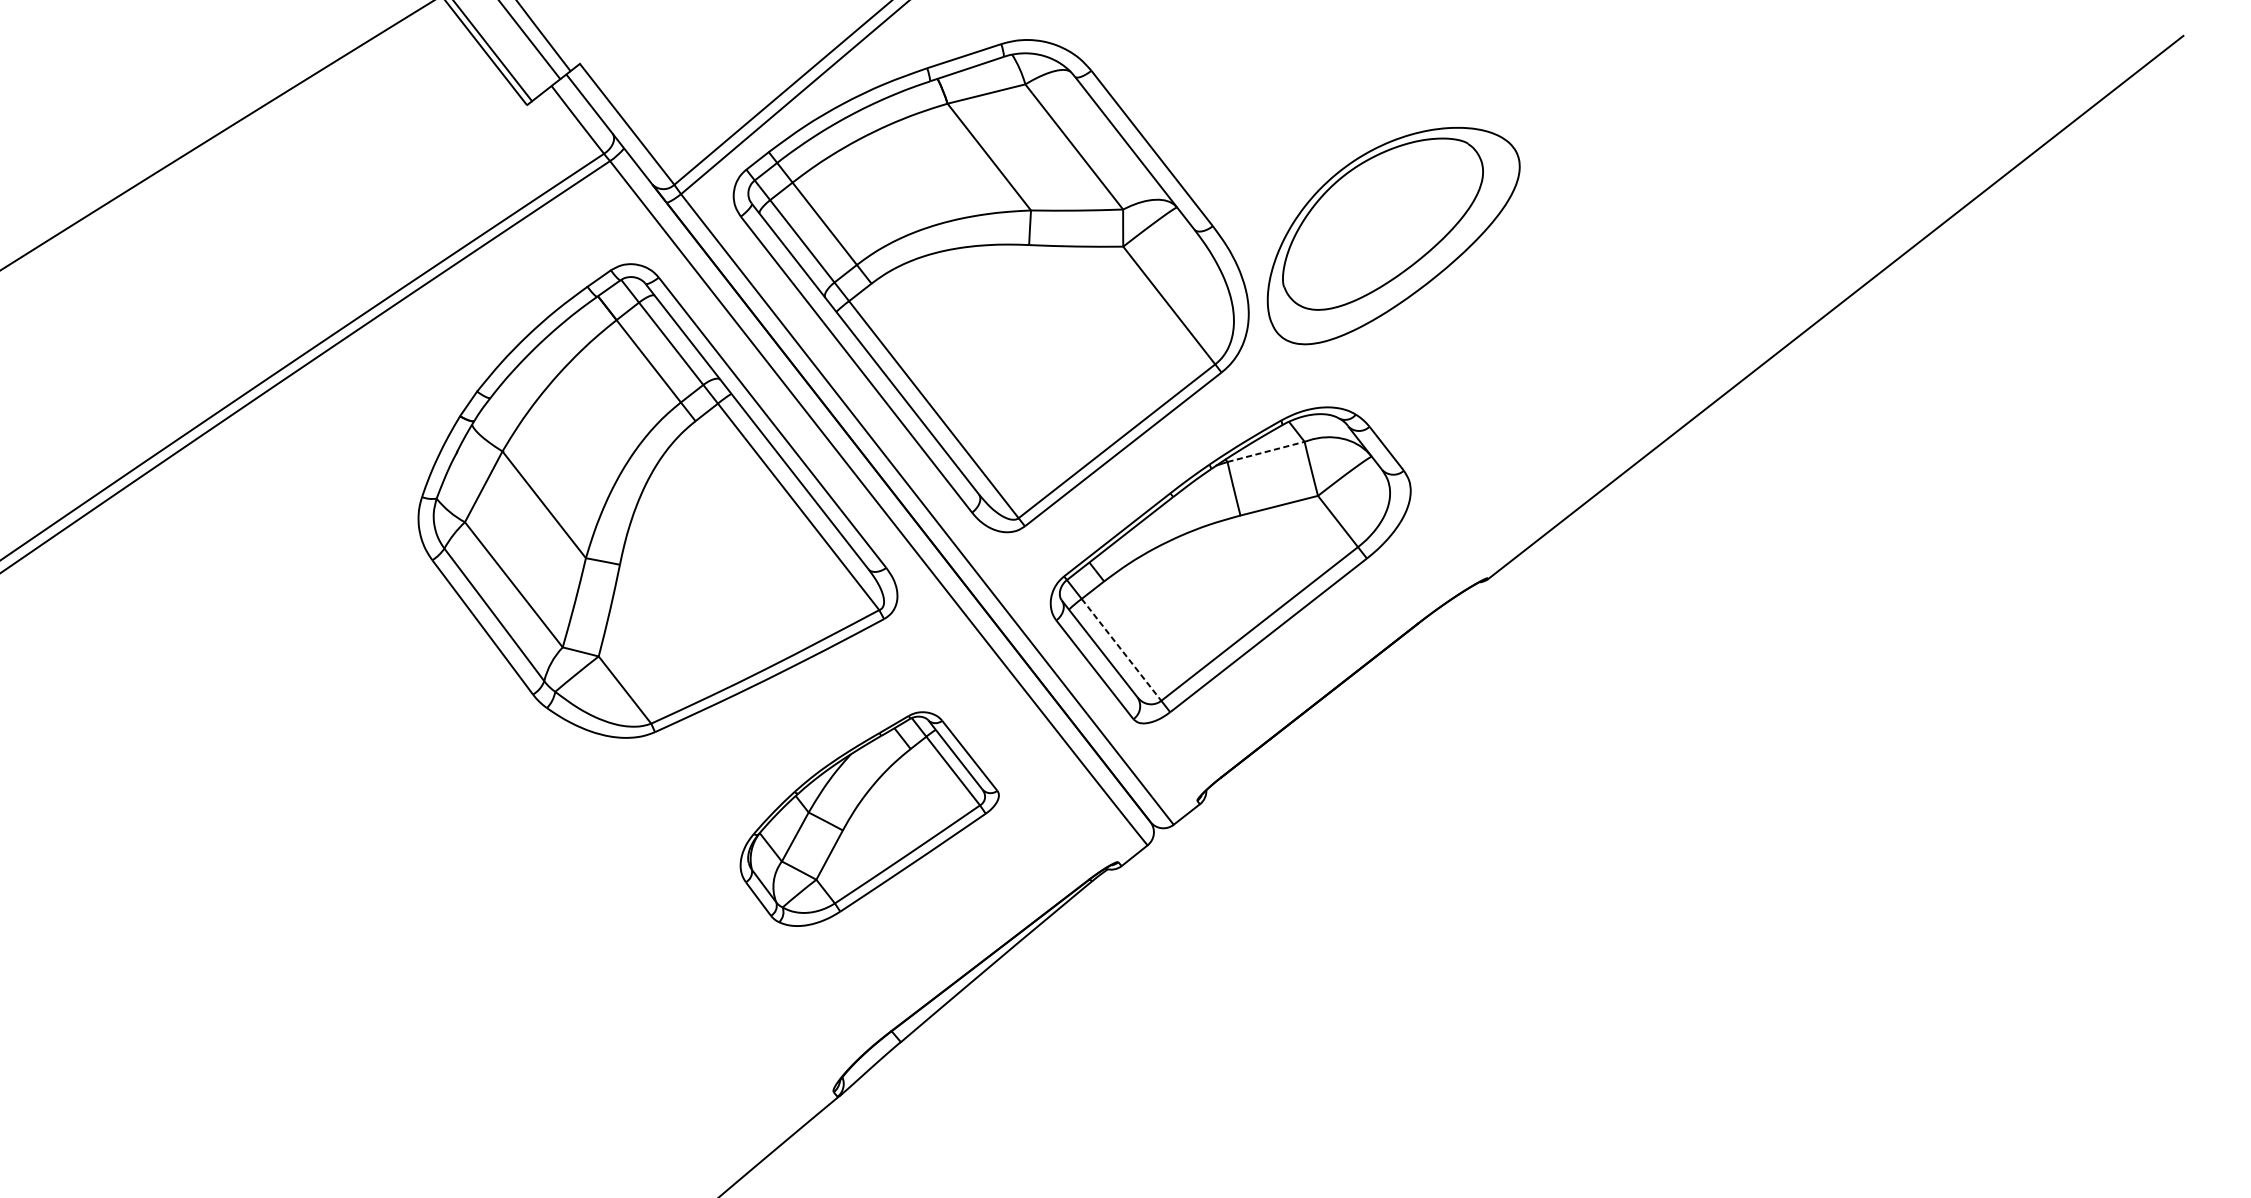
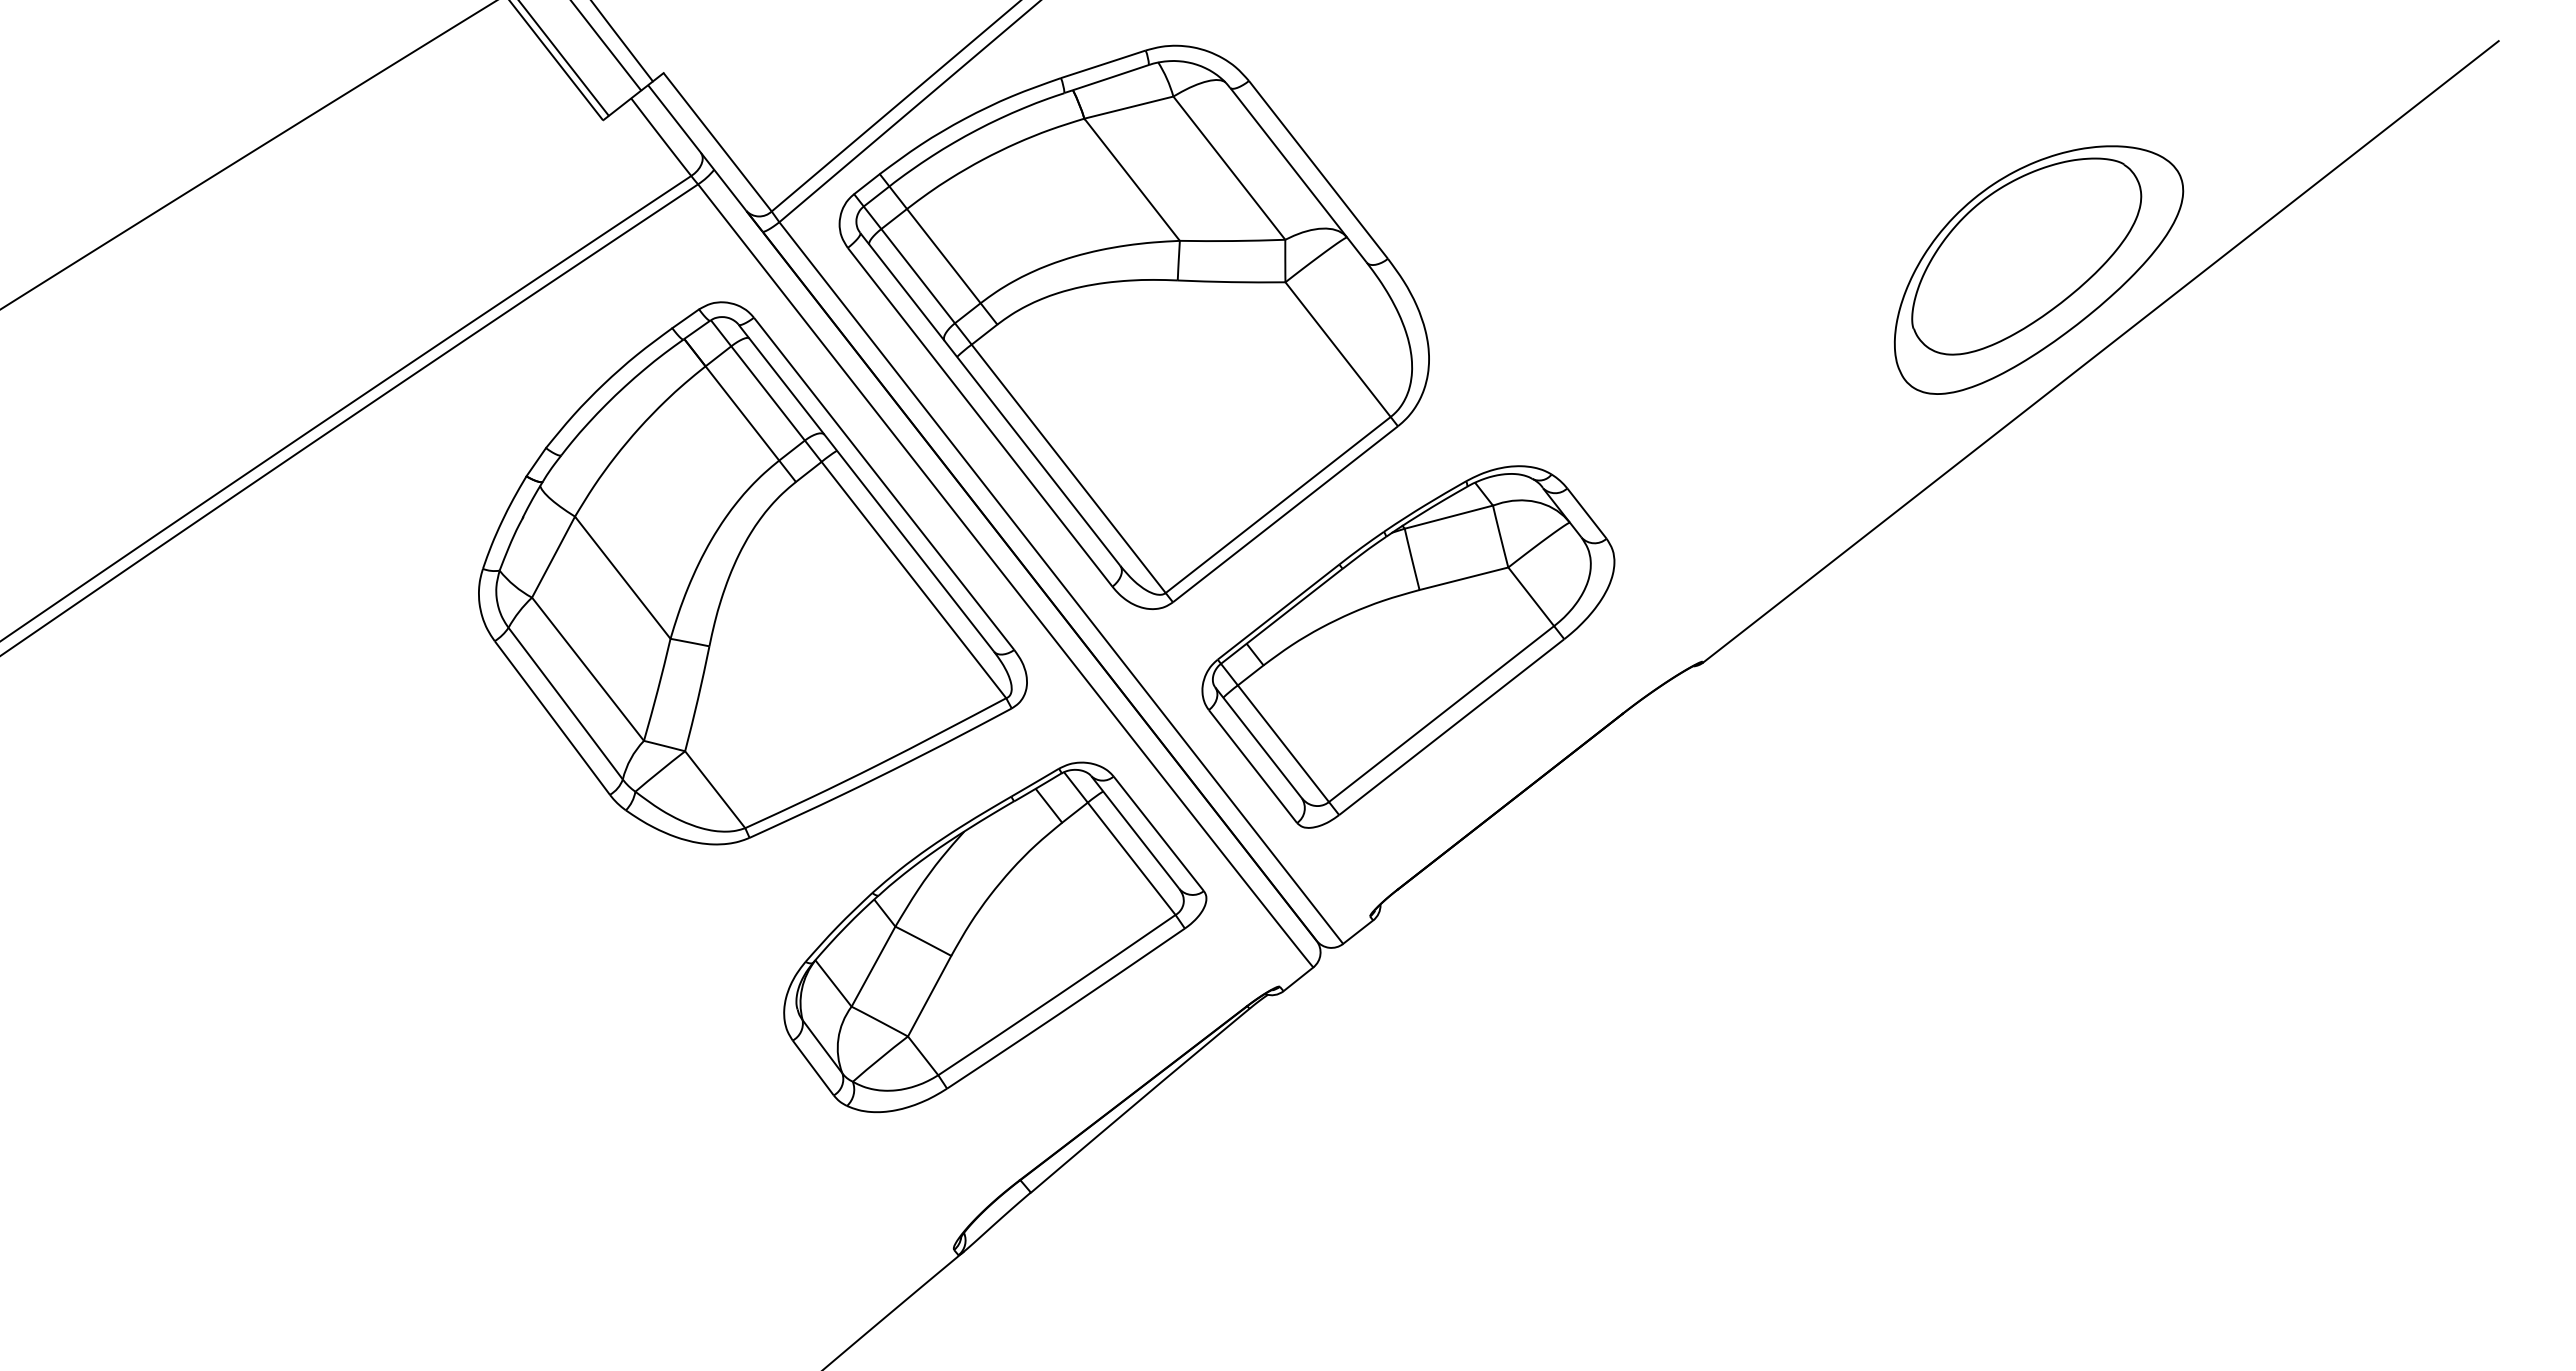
part: (1393, 235) -> (2038, 269), moved
line: (1265, 452) -> (1448, 517), dashed -> solid
line: (1121, 649) -> (1283, 743), dashed -> solid
part: (869, 819) -> (995, 937), size x1.43

